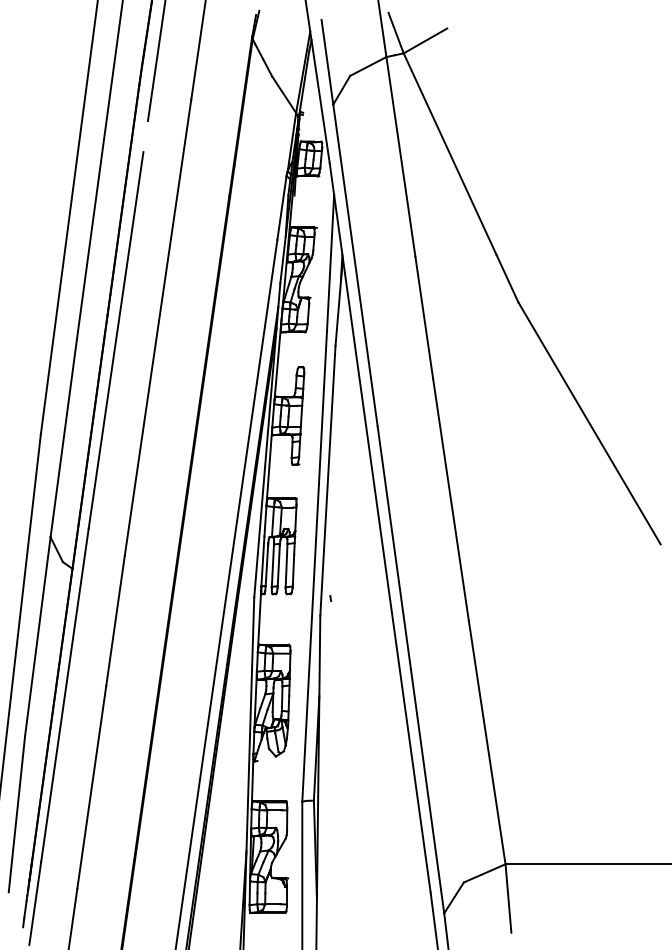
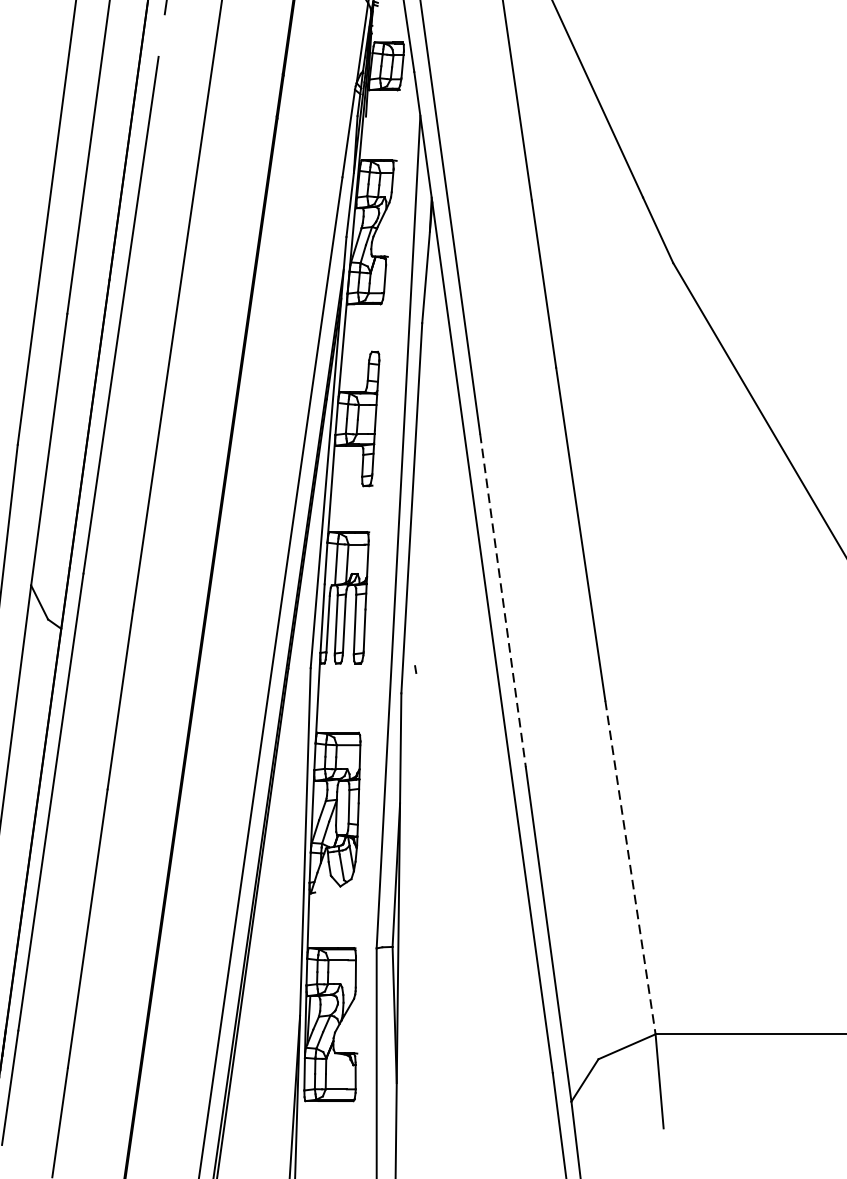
line: (394, 548) -> (503, 600), solid -> dashed
line: (487, 742) -> (630, 867), solid -> dashed

